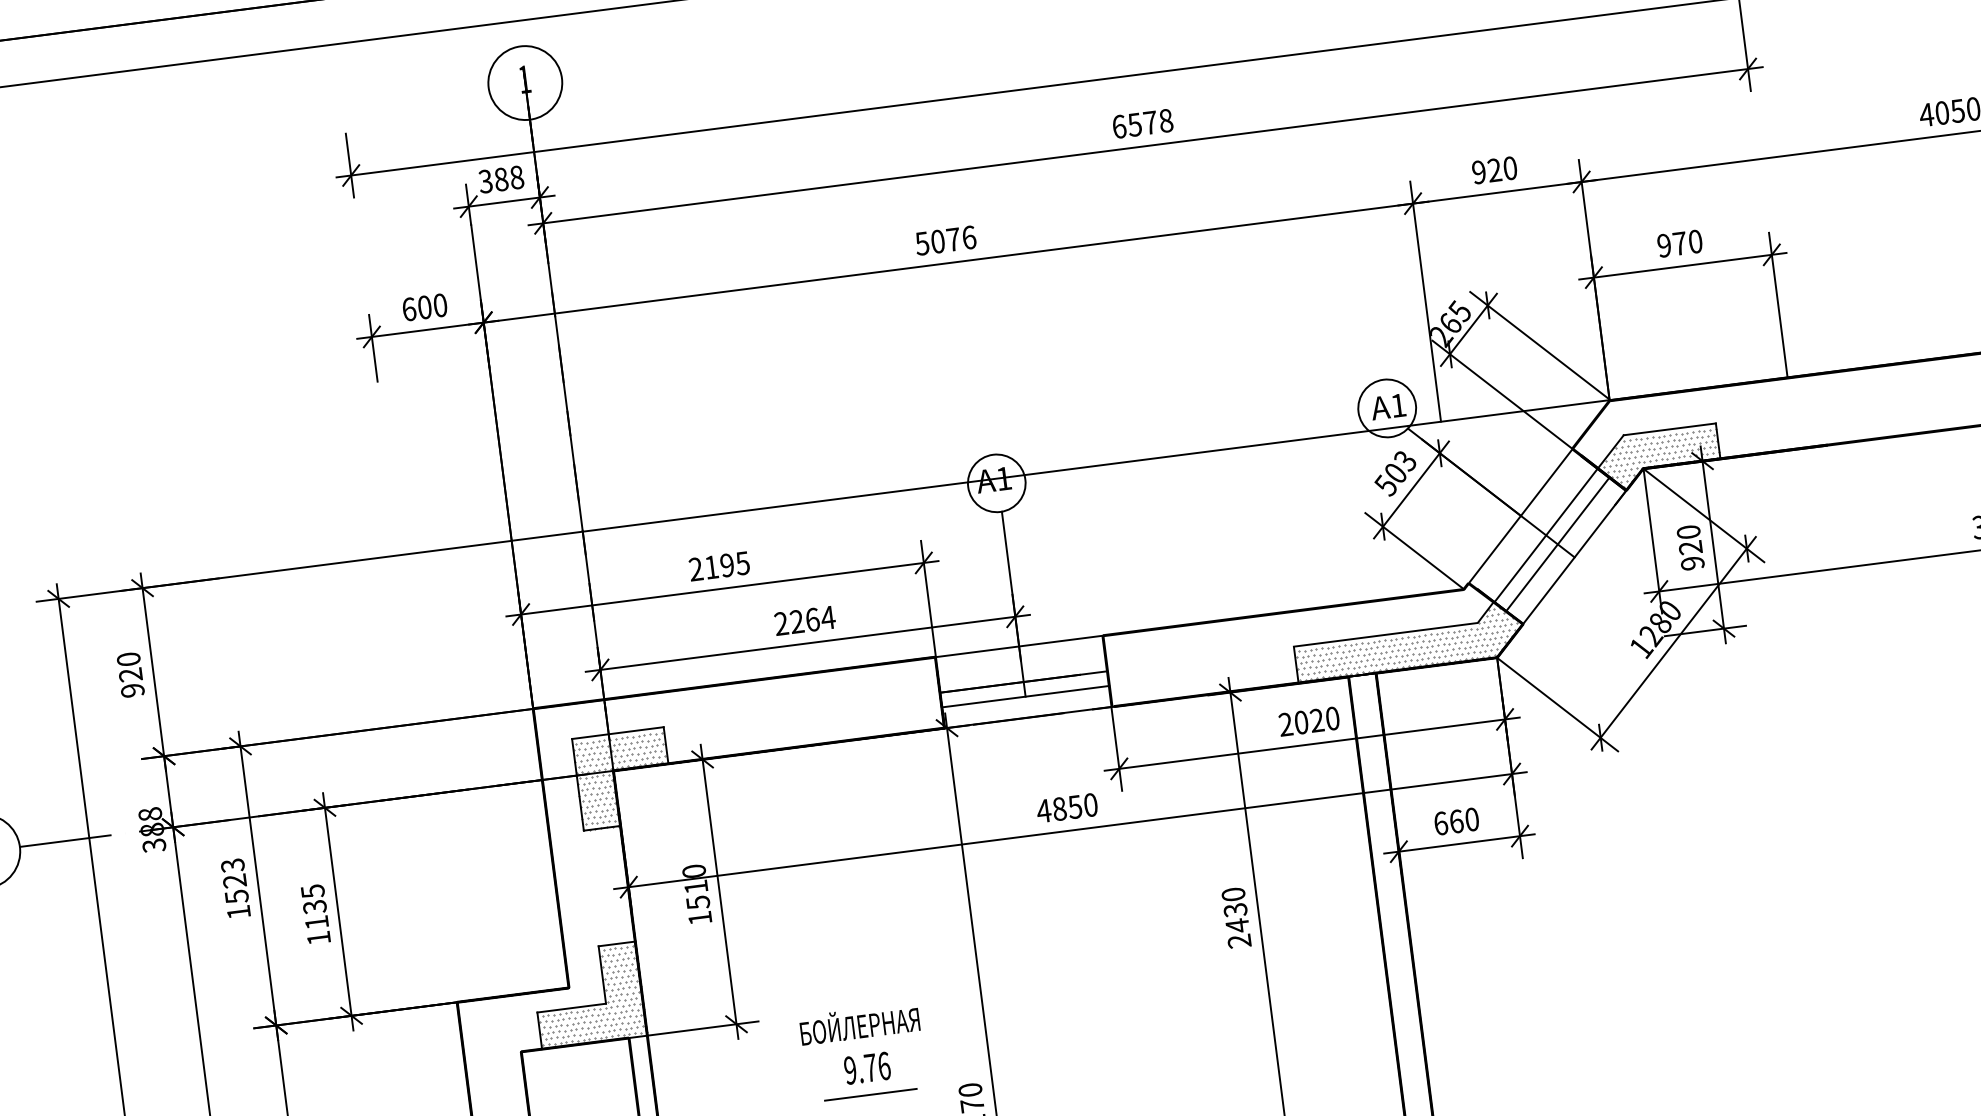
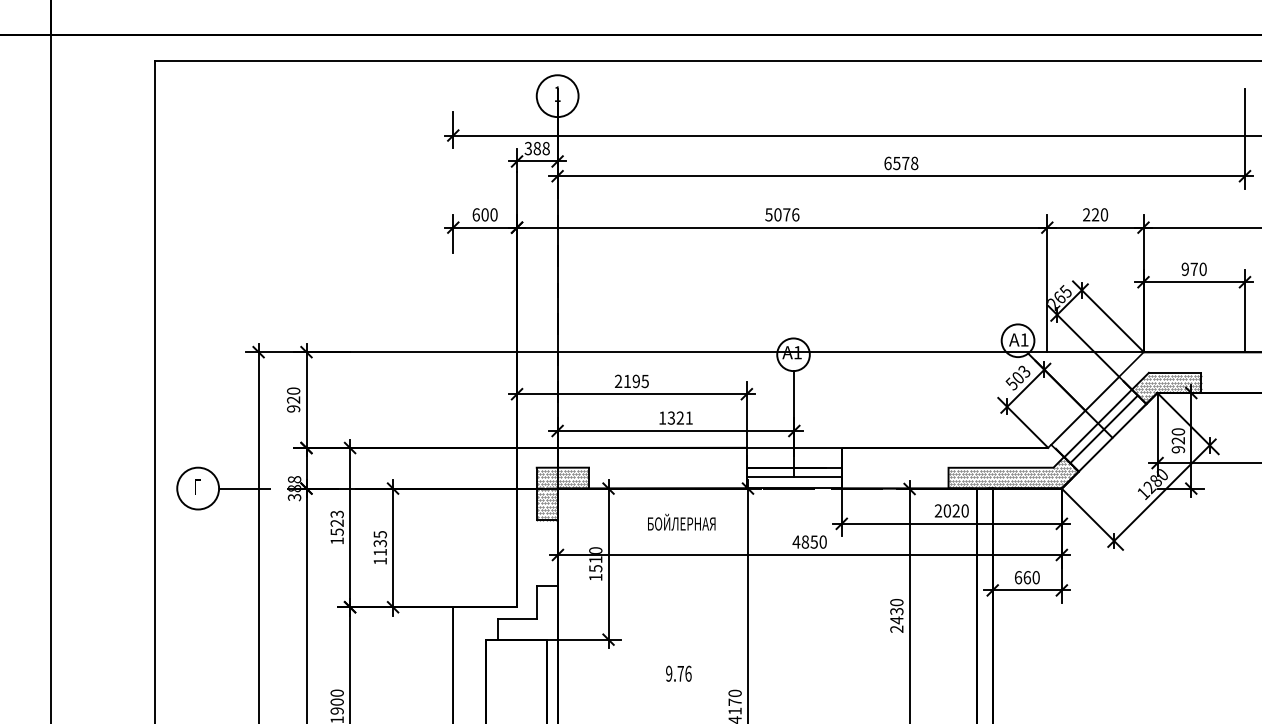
text: (1479, 173) -> (1086, 215), 920 -> 220
text: (805, 619) -> (676, 417), 2264 -> 1321
hatch: (588, 994) -> (527, 612), removed
text: (859, 1022) -> (681, 521), moved
line: (870, 1094) -> (678, 688), removed

